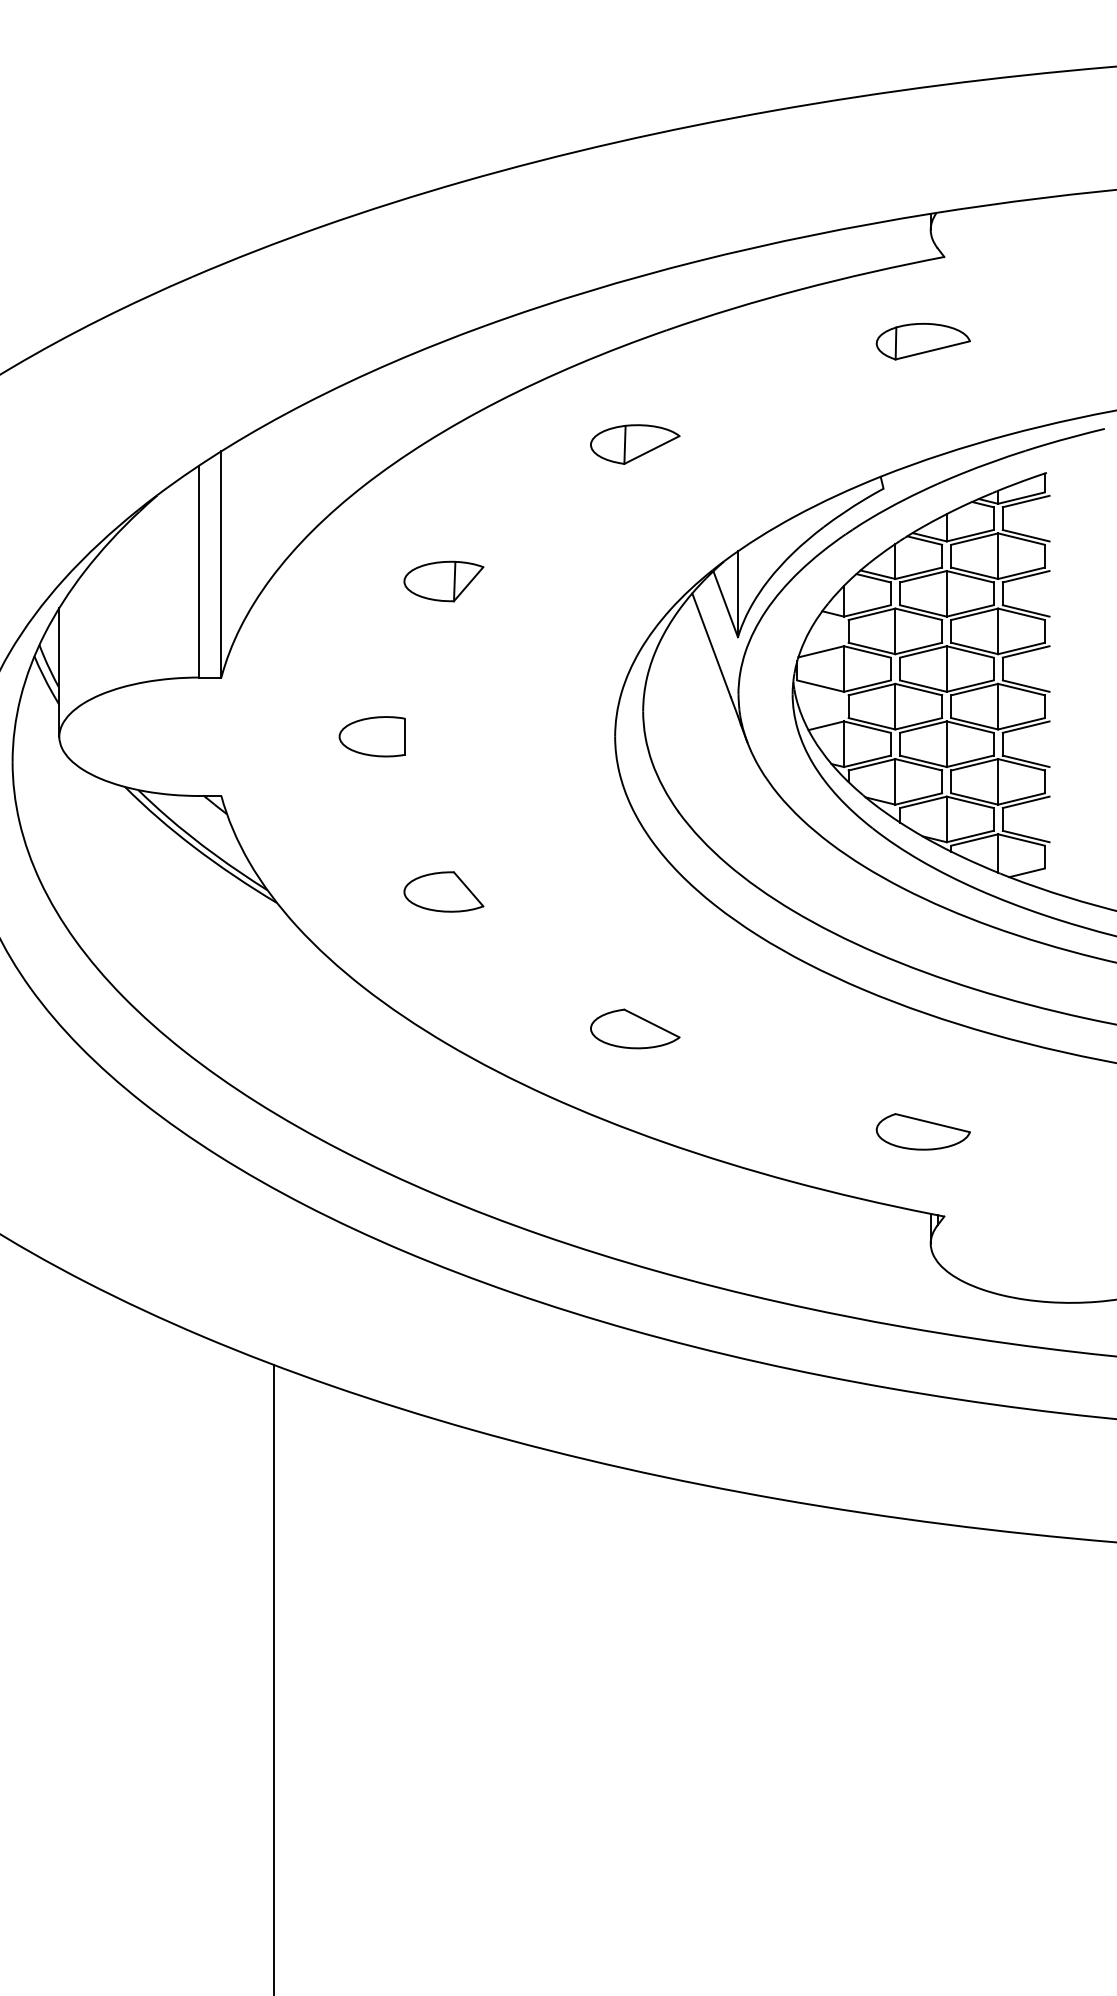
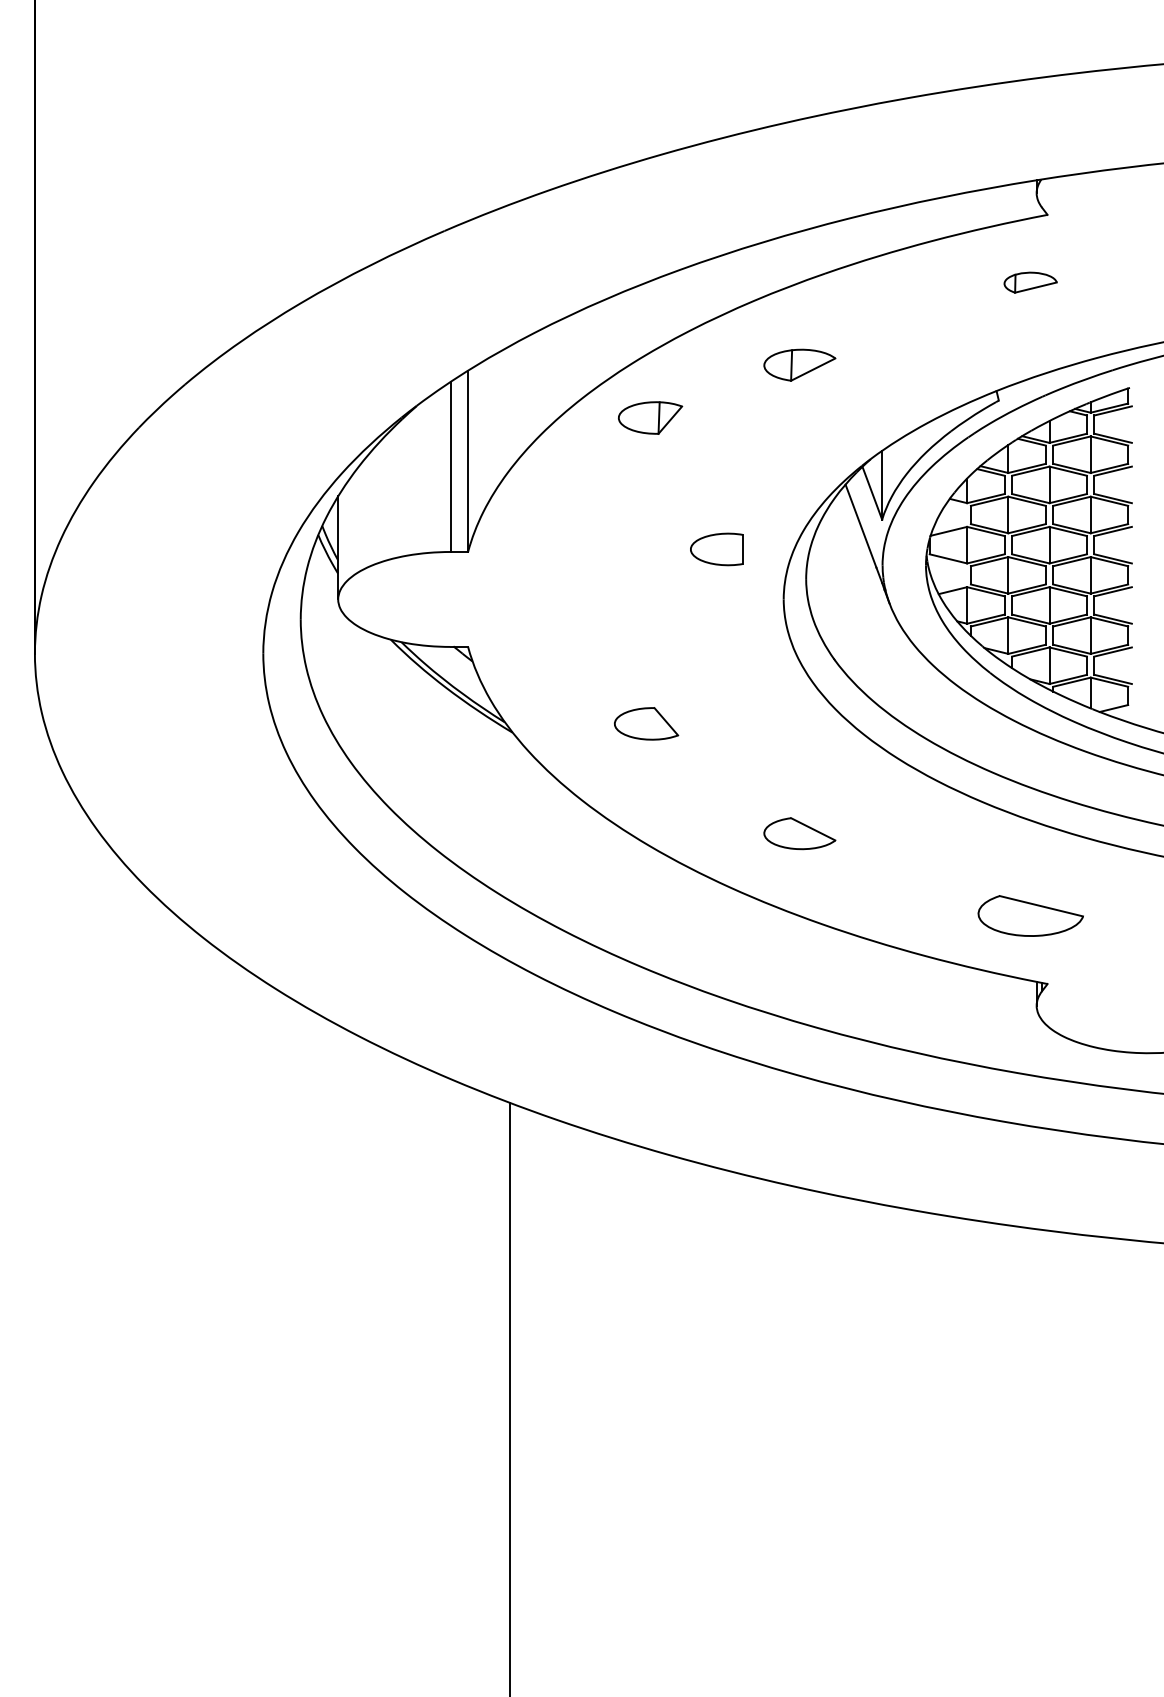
part: (923, 341) -> (1030, 282), size x0.7
part: (443, 580) -> (650, 417), moved
part: (371, 736) -> (716, 549), moved
part: (923, 1132) -> (1030, 916), size x1.4

